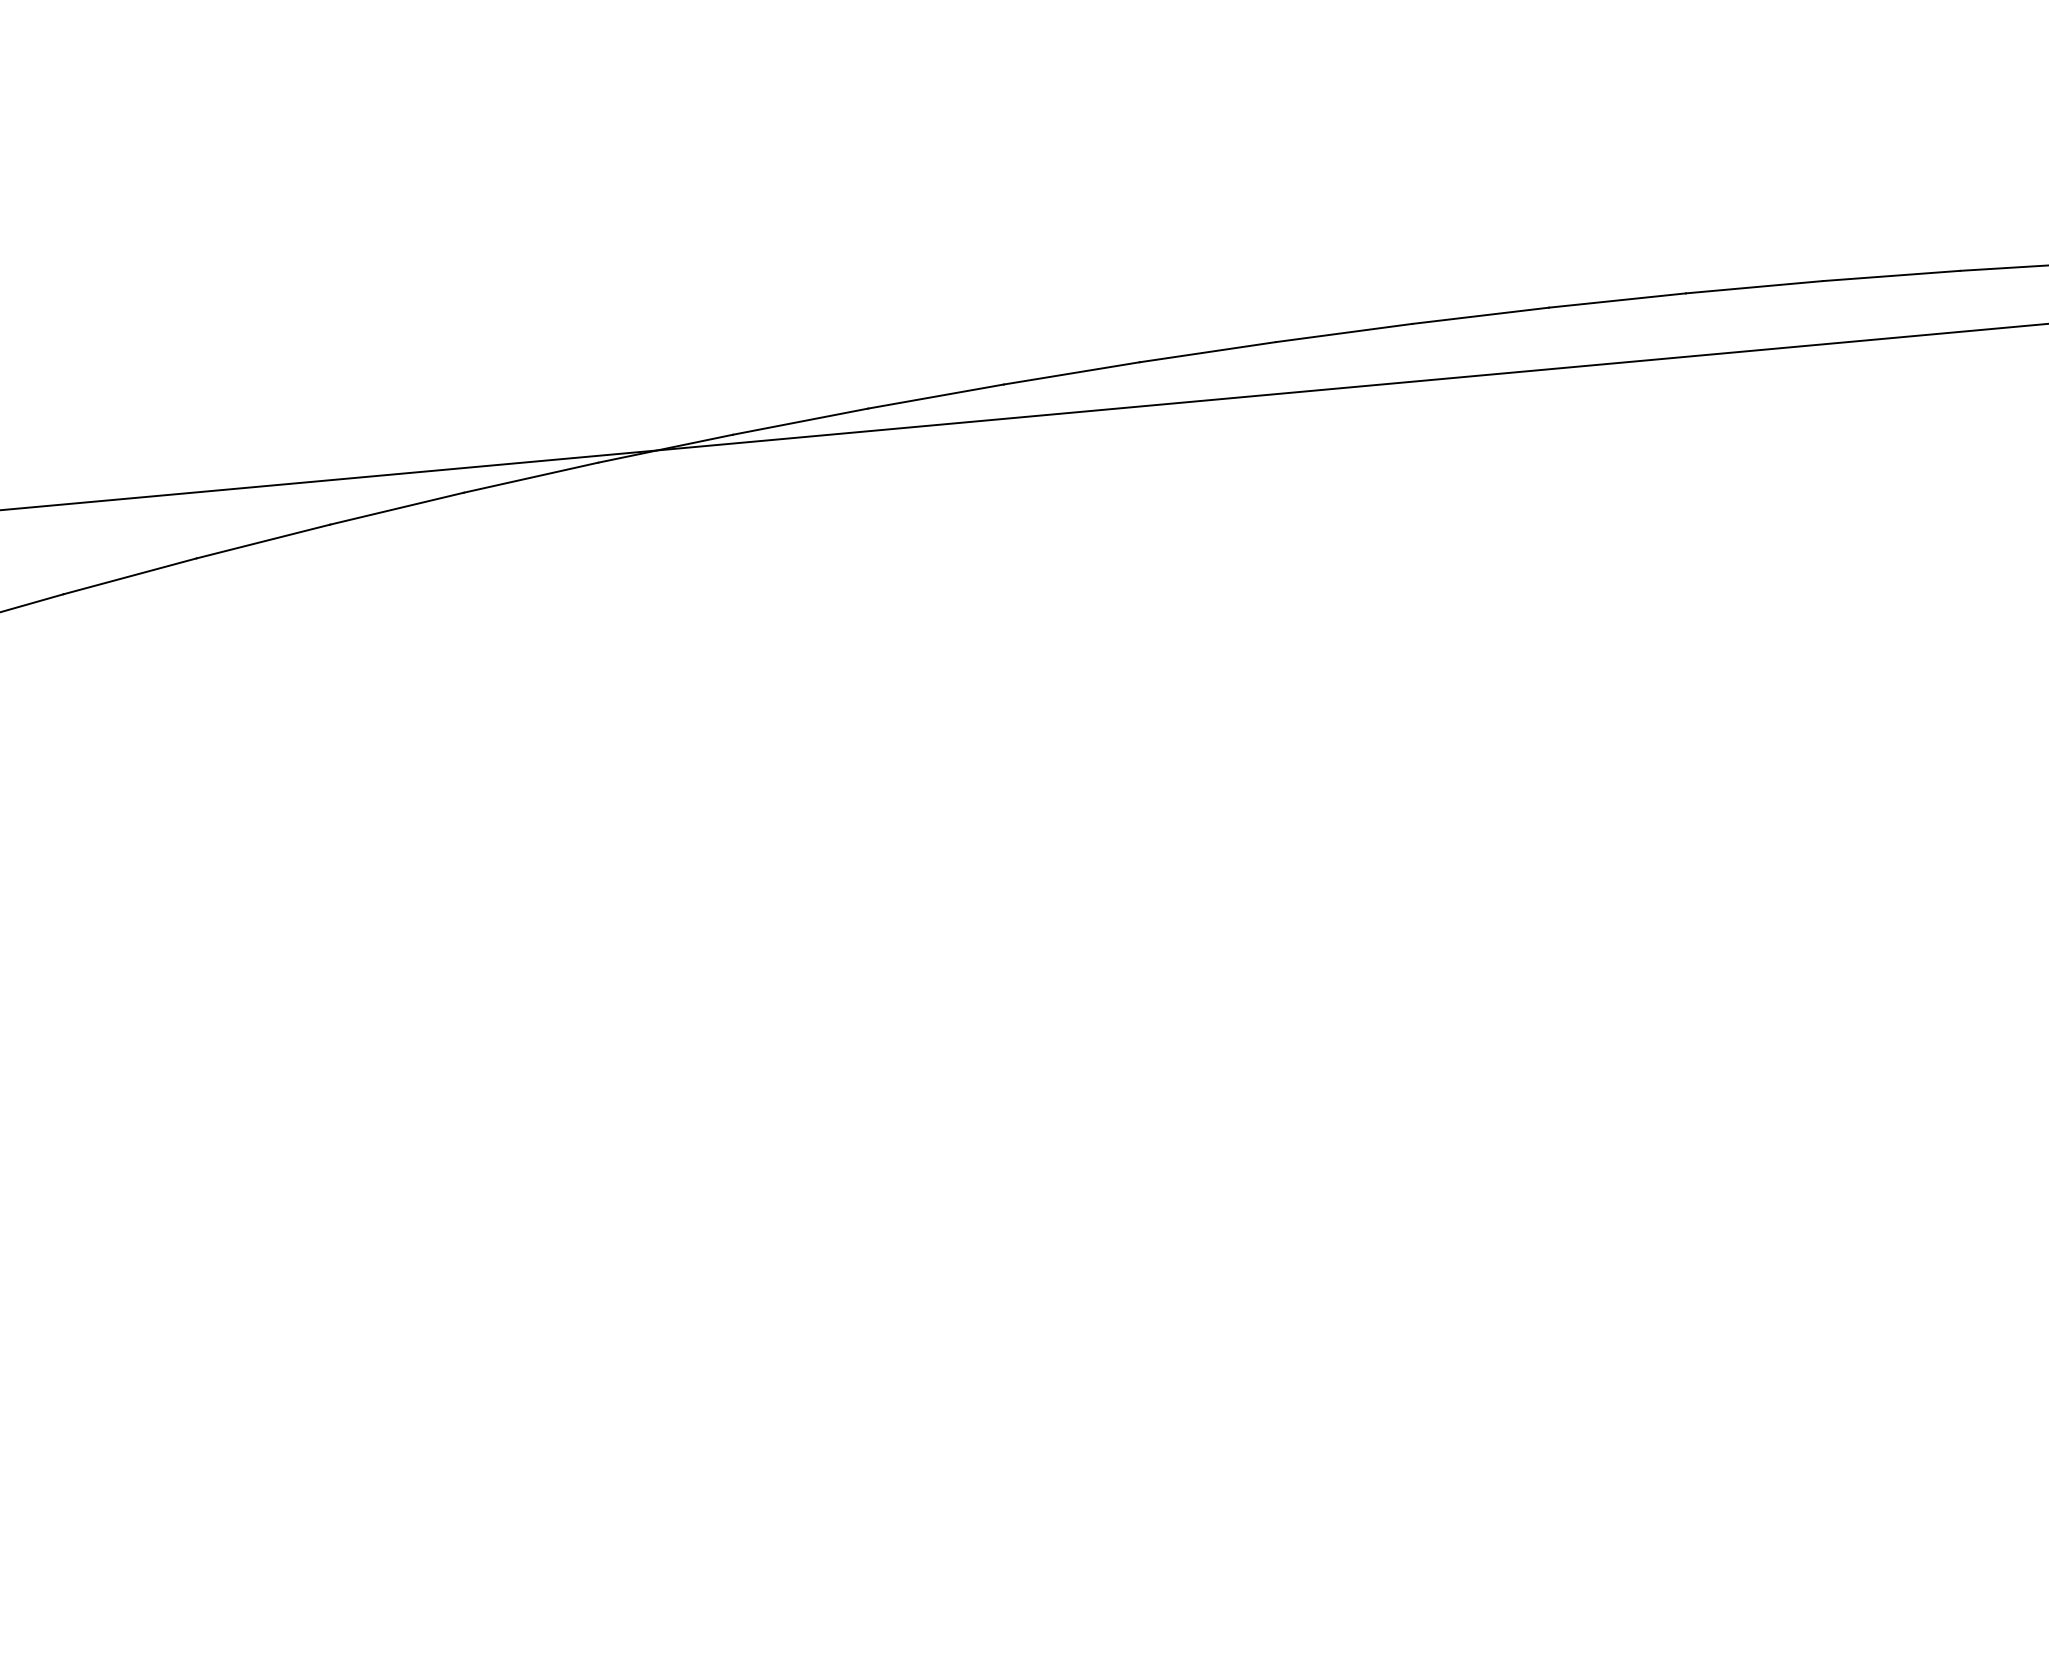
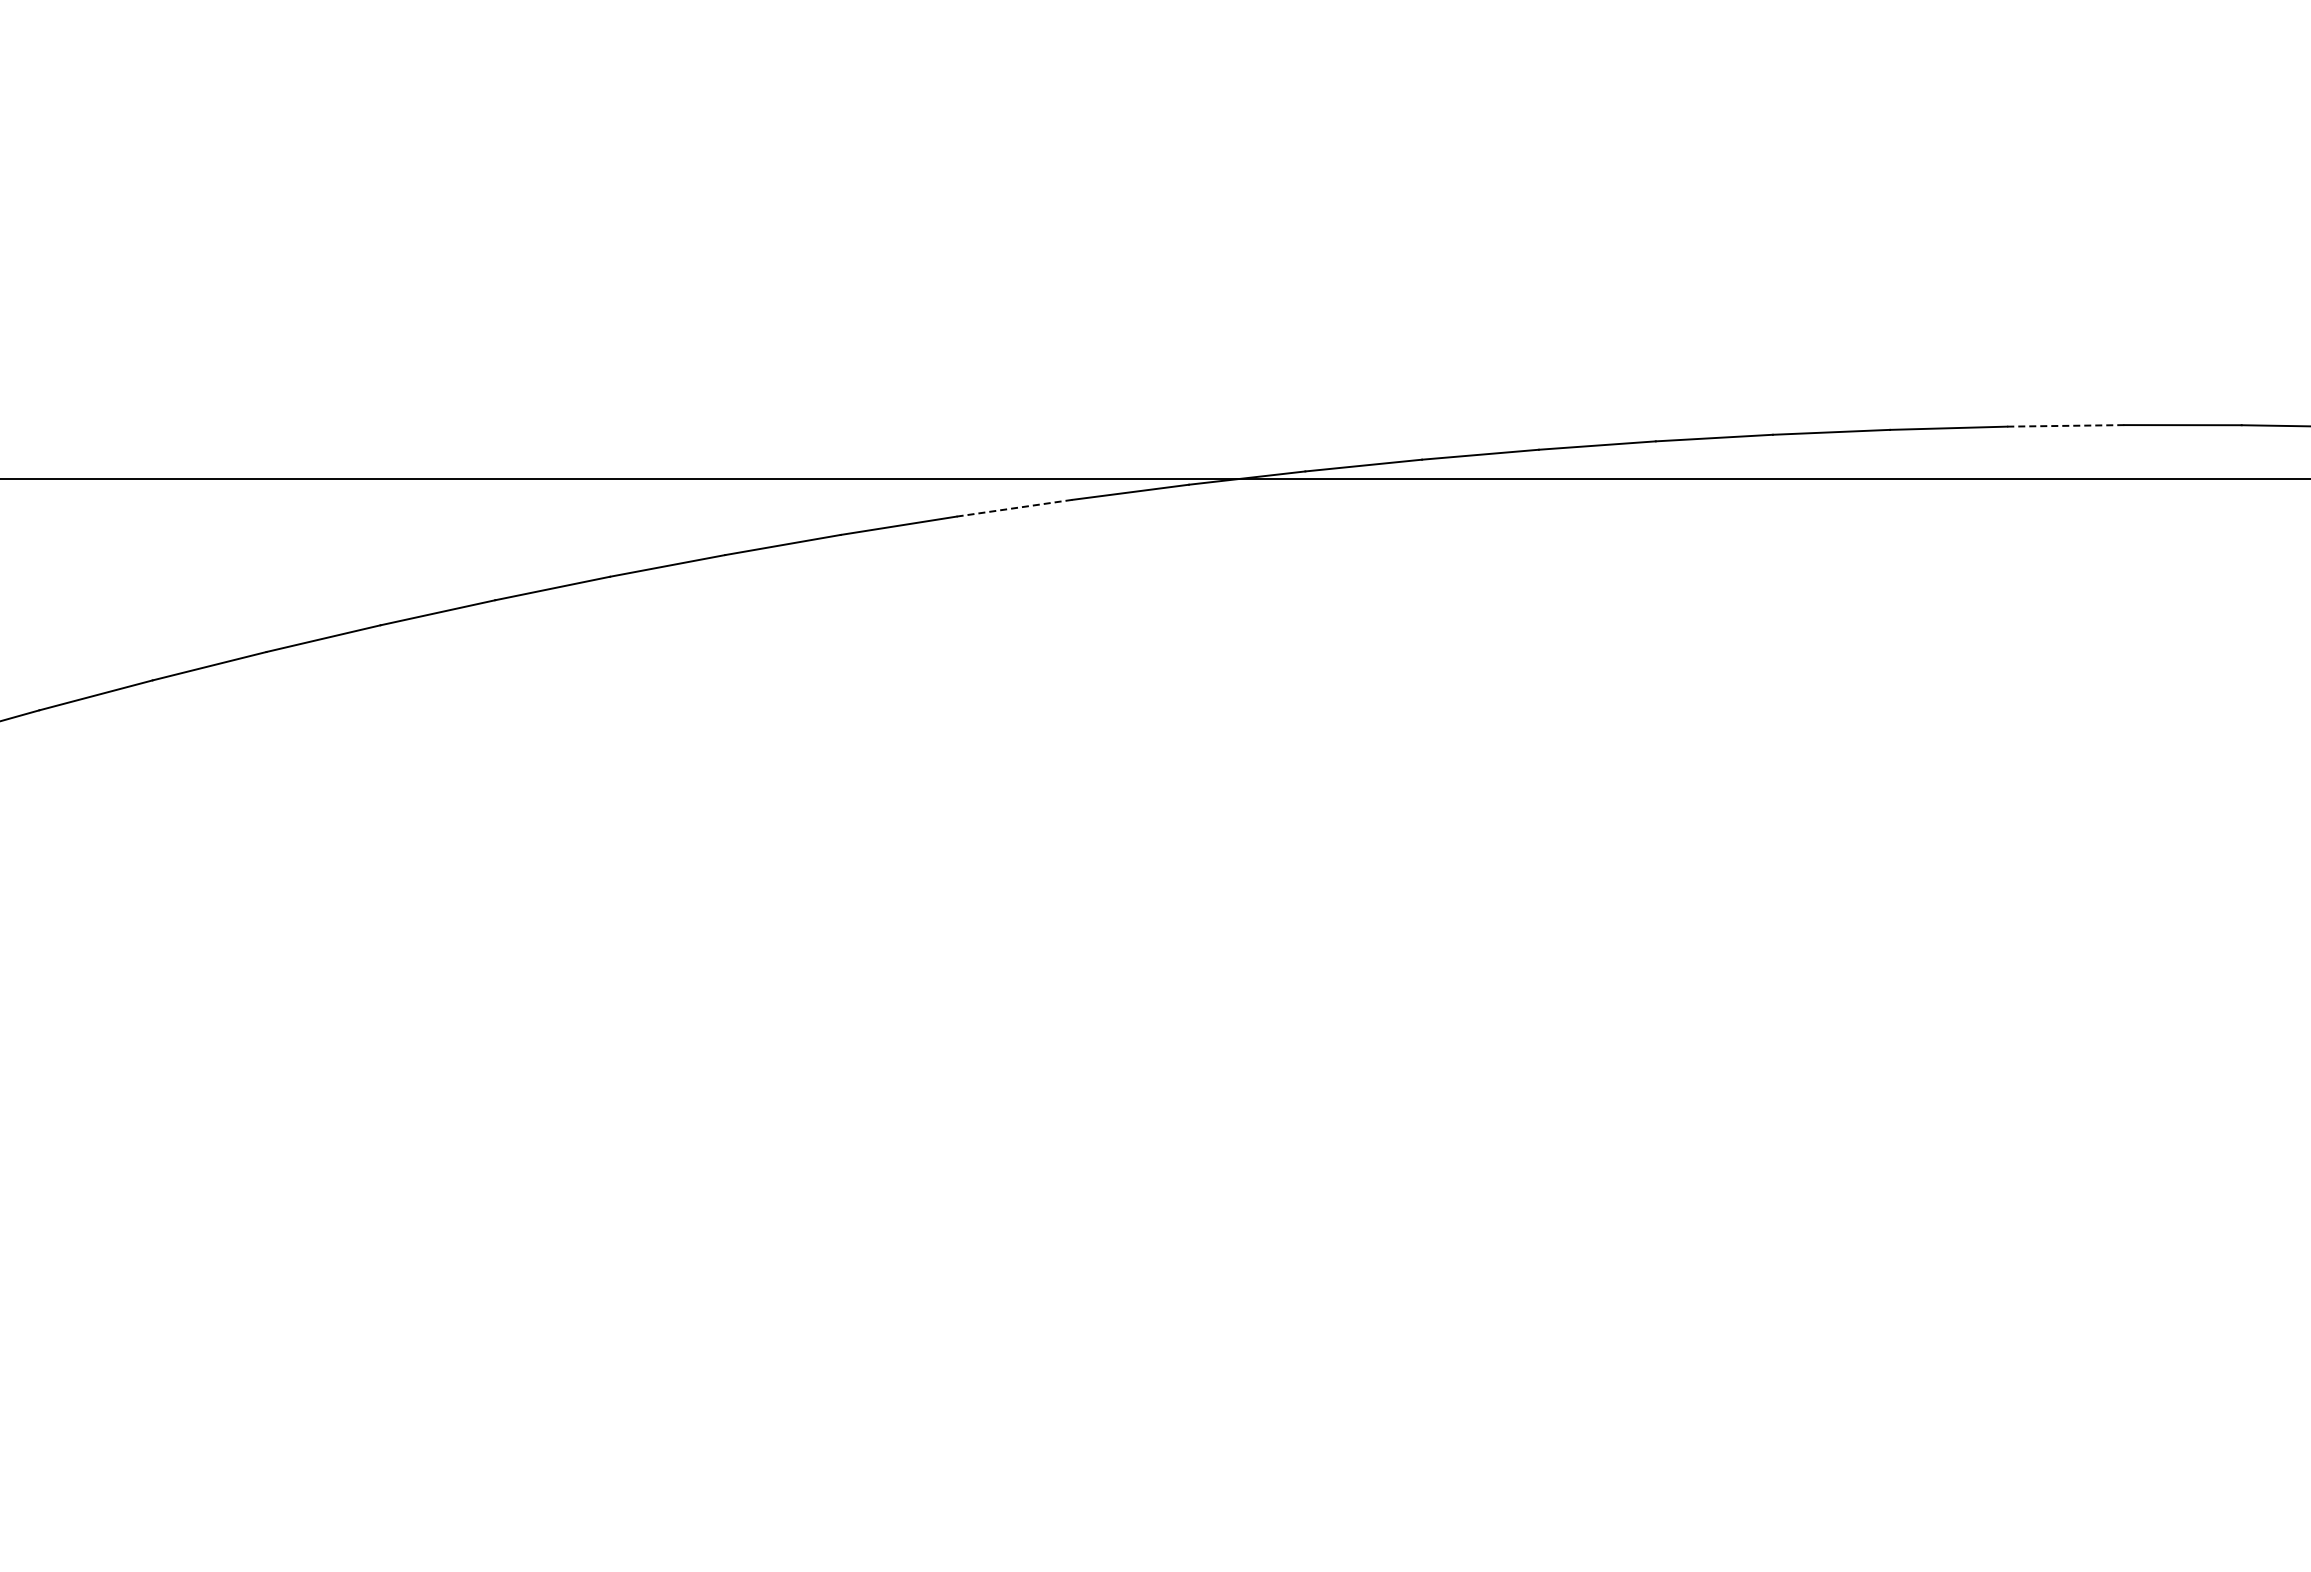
line: (1617, 300) -> (2065, 425), solid -> dashed
line: (396, 509) -> (1014, 508), solid -> dashed

